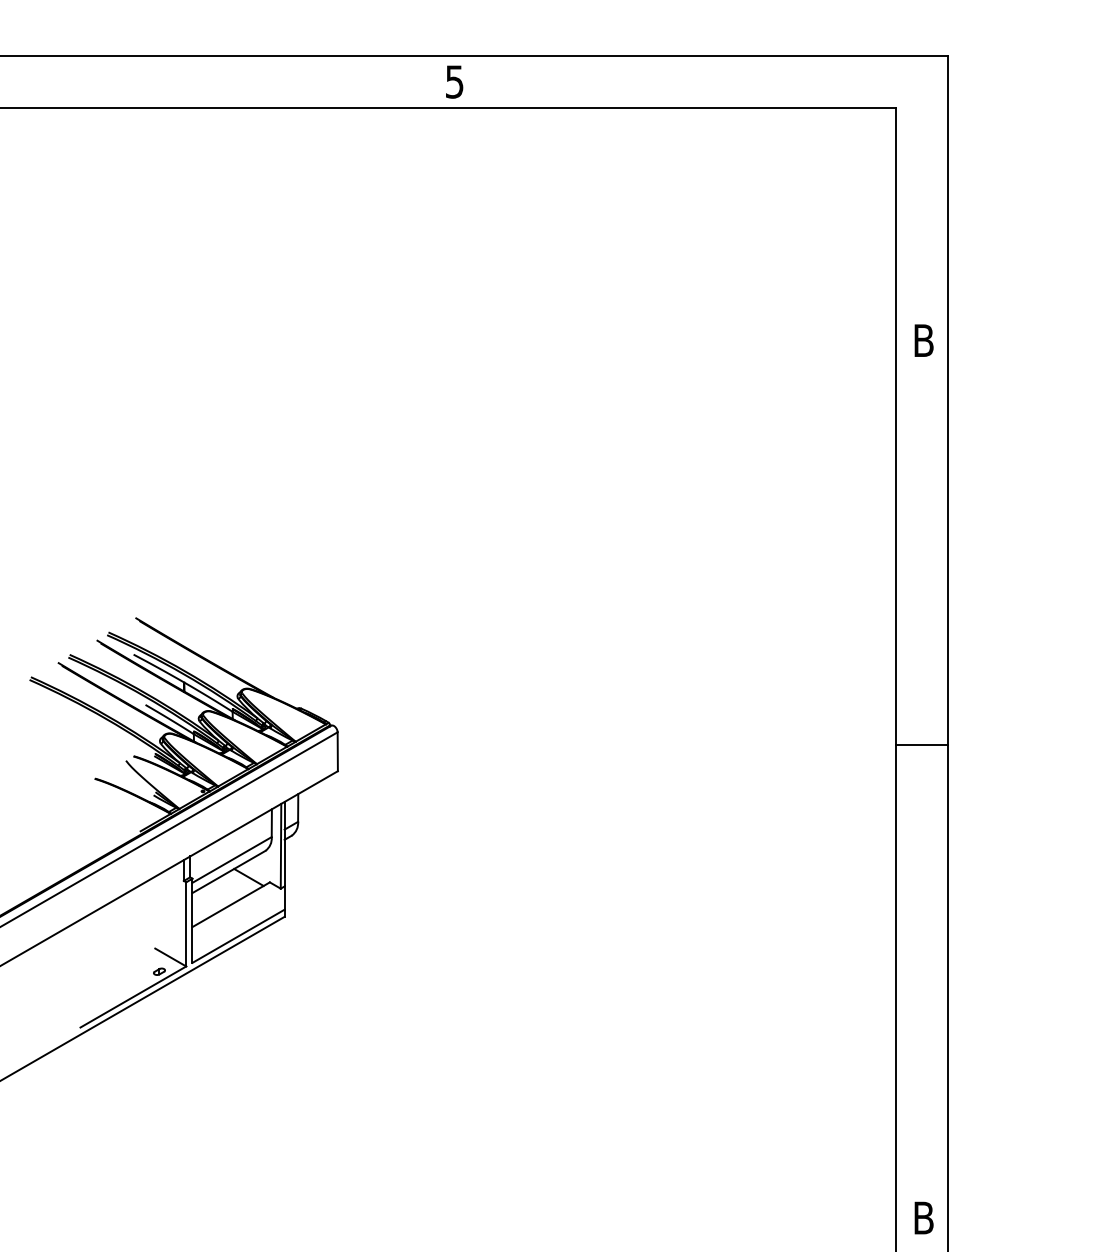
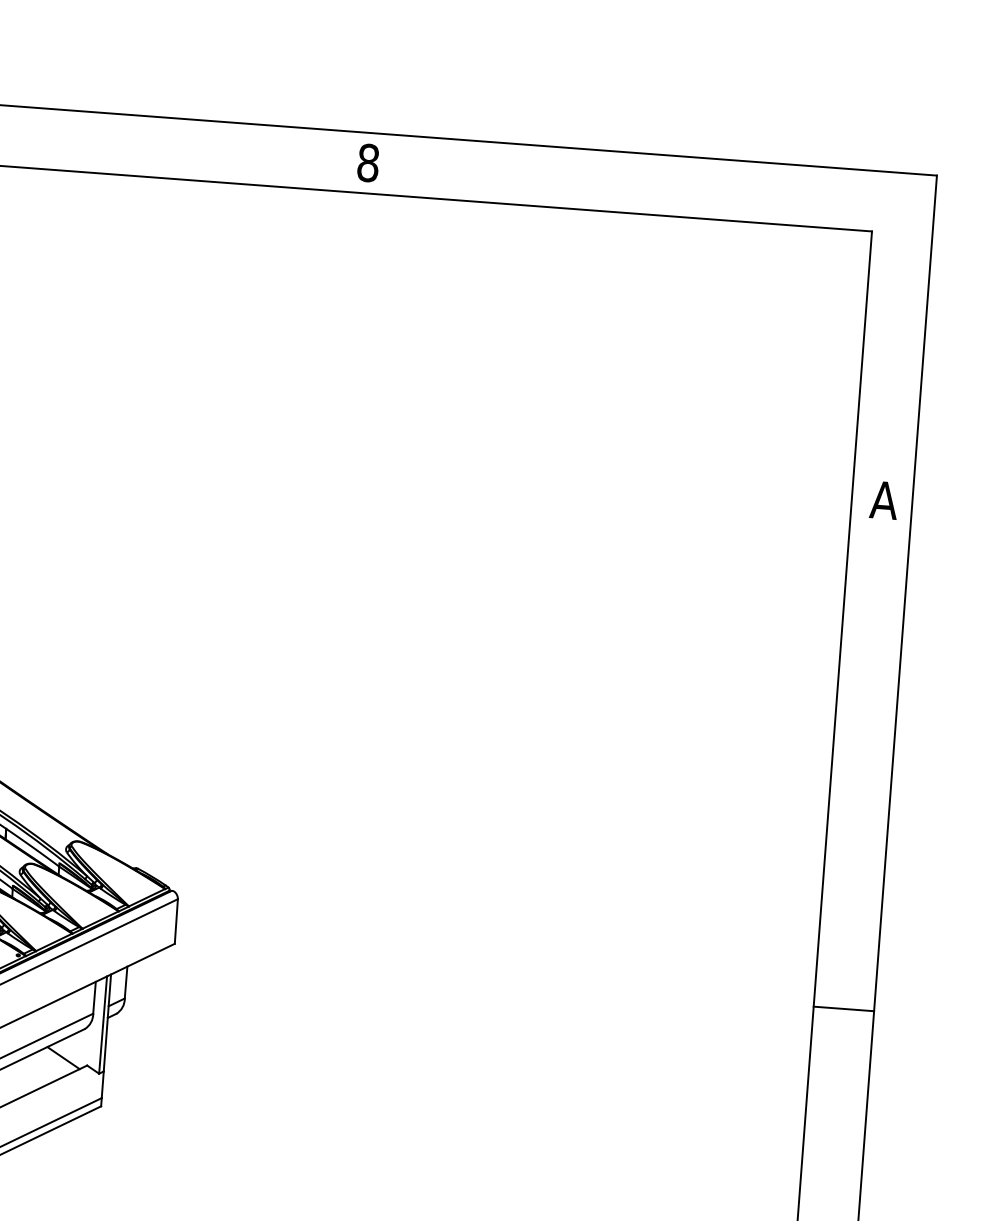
text: (454, 81) -> (368, 162), 5 -> 8
text: (923, 340) -> (883, 500), B -> A
line: (921, 745) -> (843, 1009), moved

